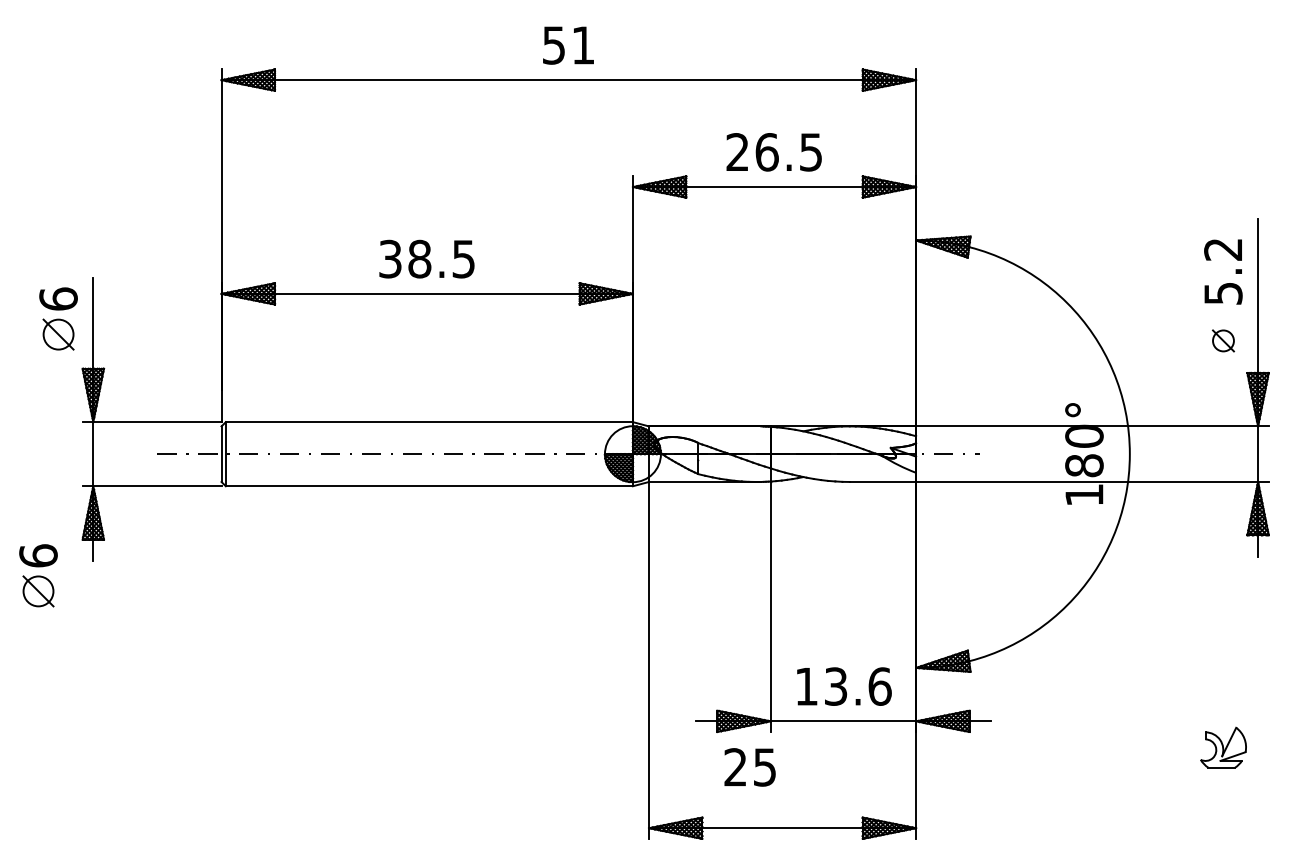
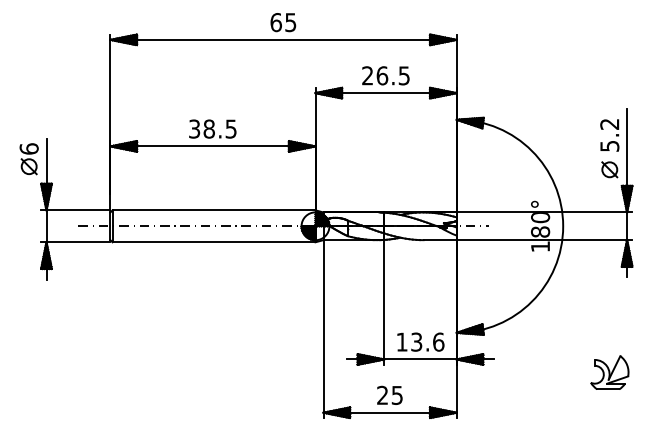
text: (568, 45) -> (283, 22), 51 -> 65
part: (1222, 340) -> (609, 169), size x1.43
part: (37, 576) -> (18, 287), removed
part: (1222, 747) -> (609, 372), size x1.67
text: (749, 765) -> (389, 394), moved

